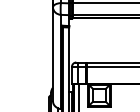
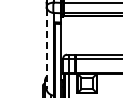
line: (52, 55) -> (46, 48), solid -> dashed

